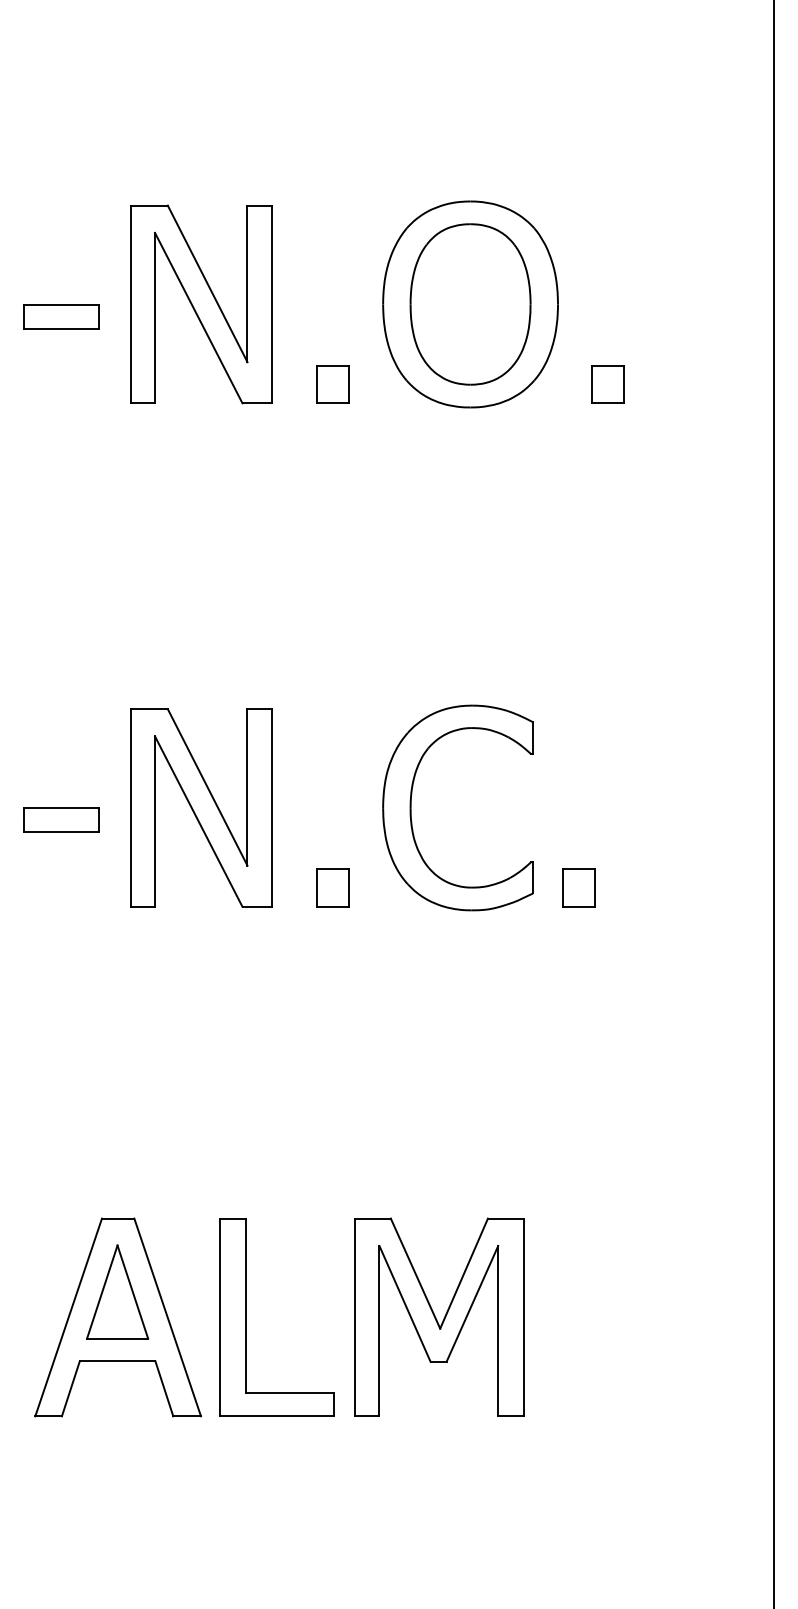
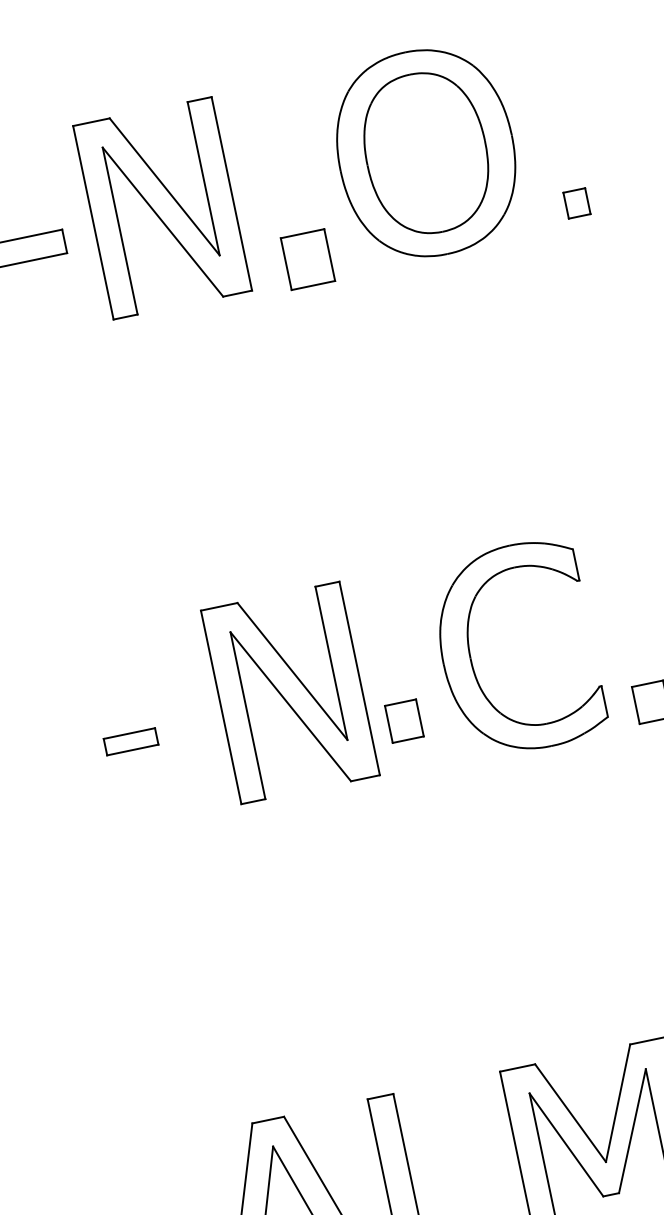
part: (332, 384) -> (307, 259), size x1.4
part: (607, 384) -> (576, 203), size x0.7
part: (201, 807) -> (290, 692), moved
part: (61, 819) -> (131, 741), size x0.7
part: (332, 887) -> (403, 720), moved

